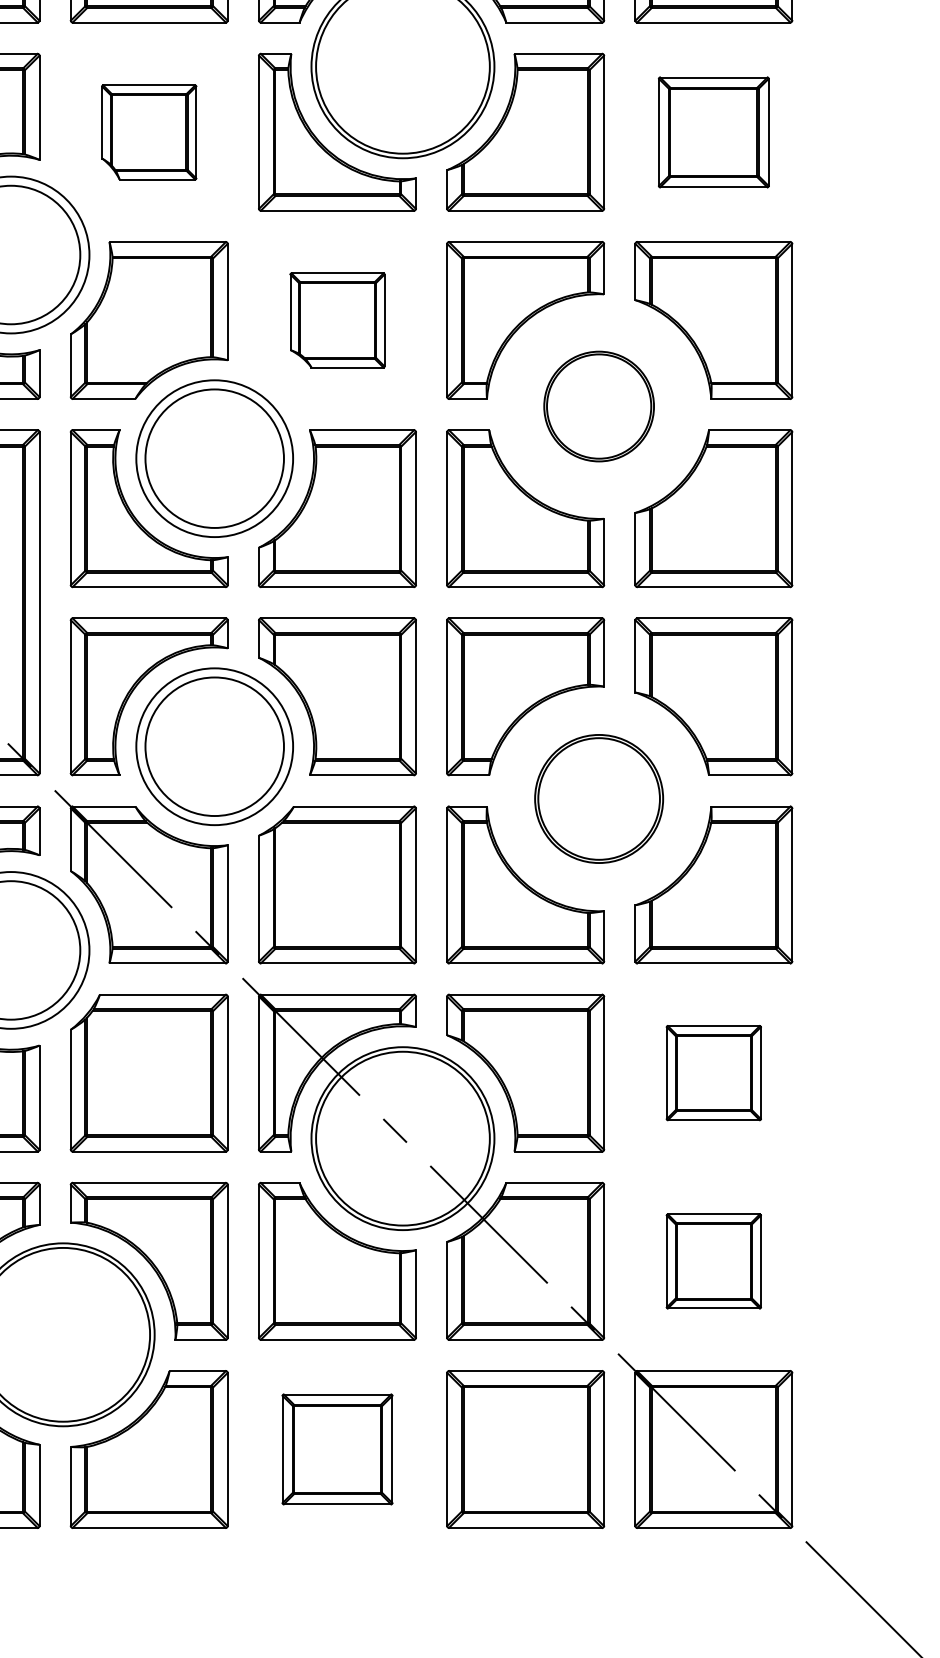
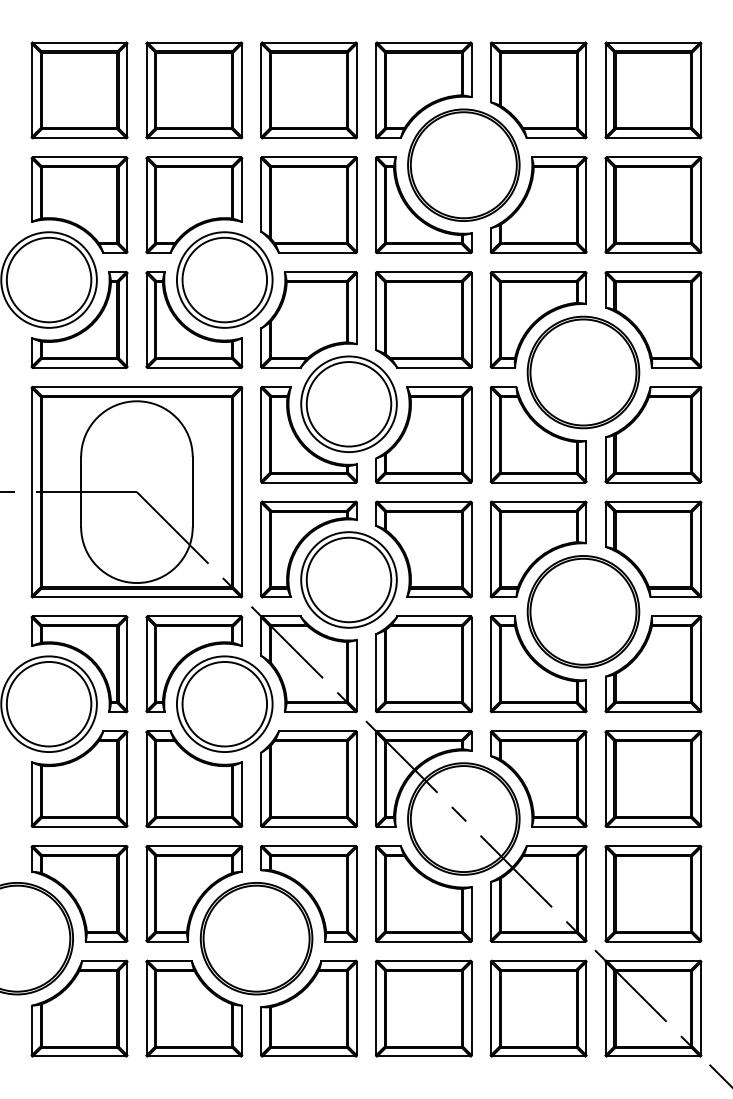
part: (148, 132) -> (308, 205), size x1.67
part: (713, 132) -> (653, 205), size x1.43
part: (336, 319) -> (423, 319), size x1.67
part: (599, 406) -> (583, 372), size x1.67
part: (599, 798) -> (583, 611), size x1.43
part: (713, 1072) -> (653, 778), size x1.67
part: (713, 1260) -> (653, 893), size x1.67
part: (336, 1449) -> (423, 1008), size x1.43

